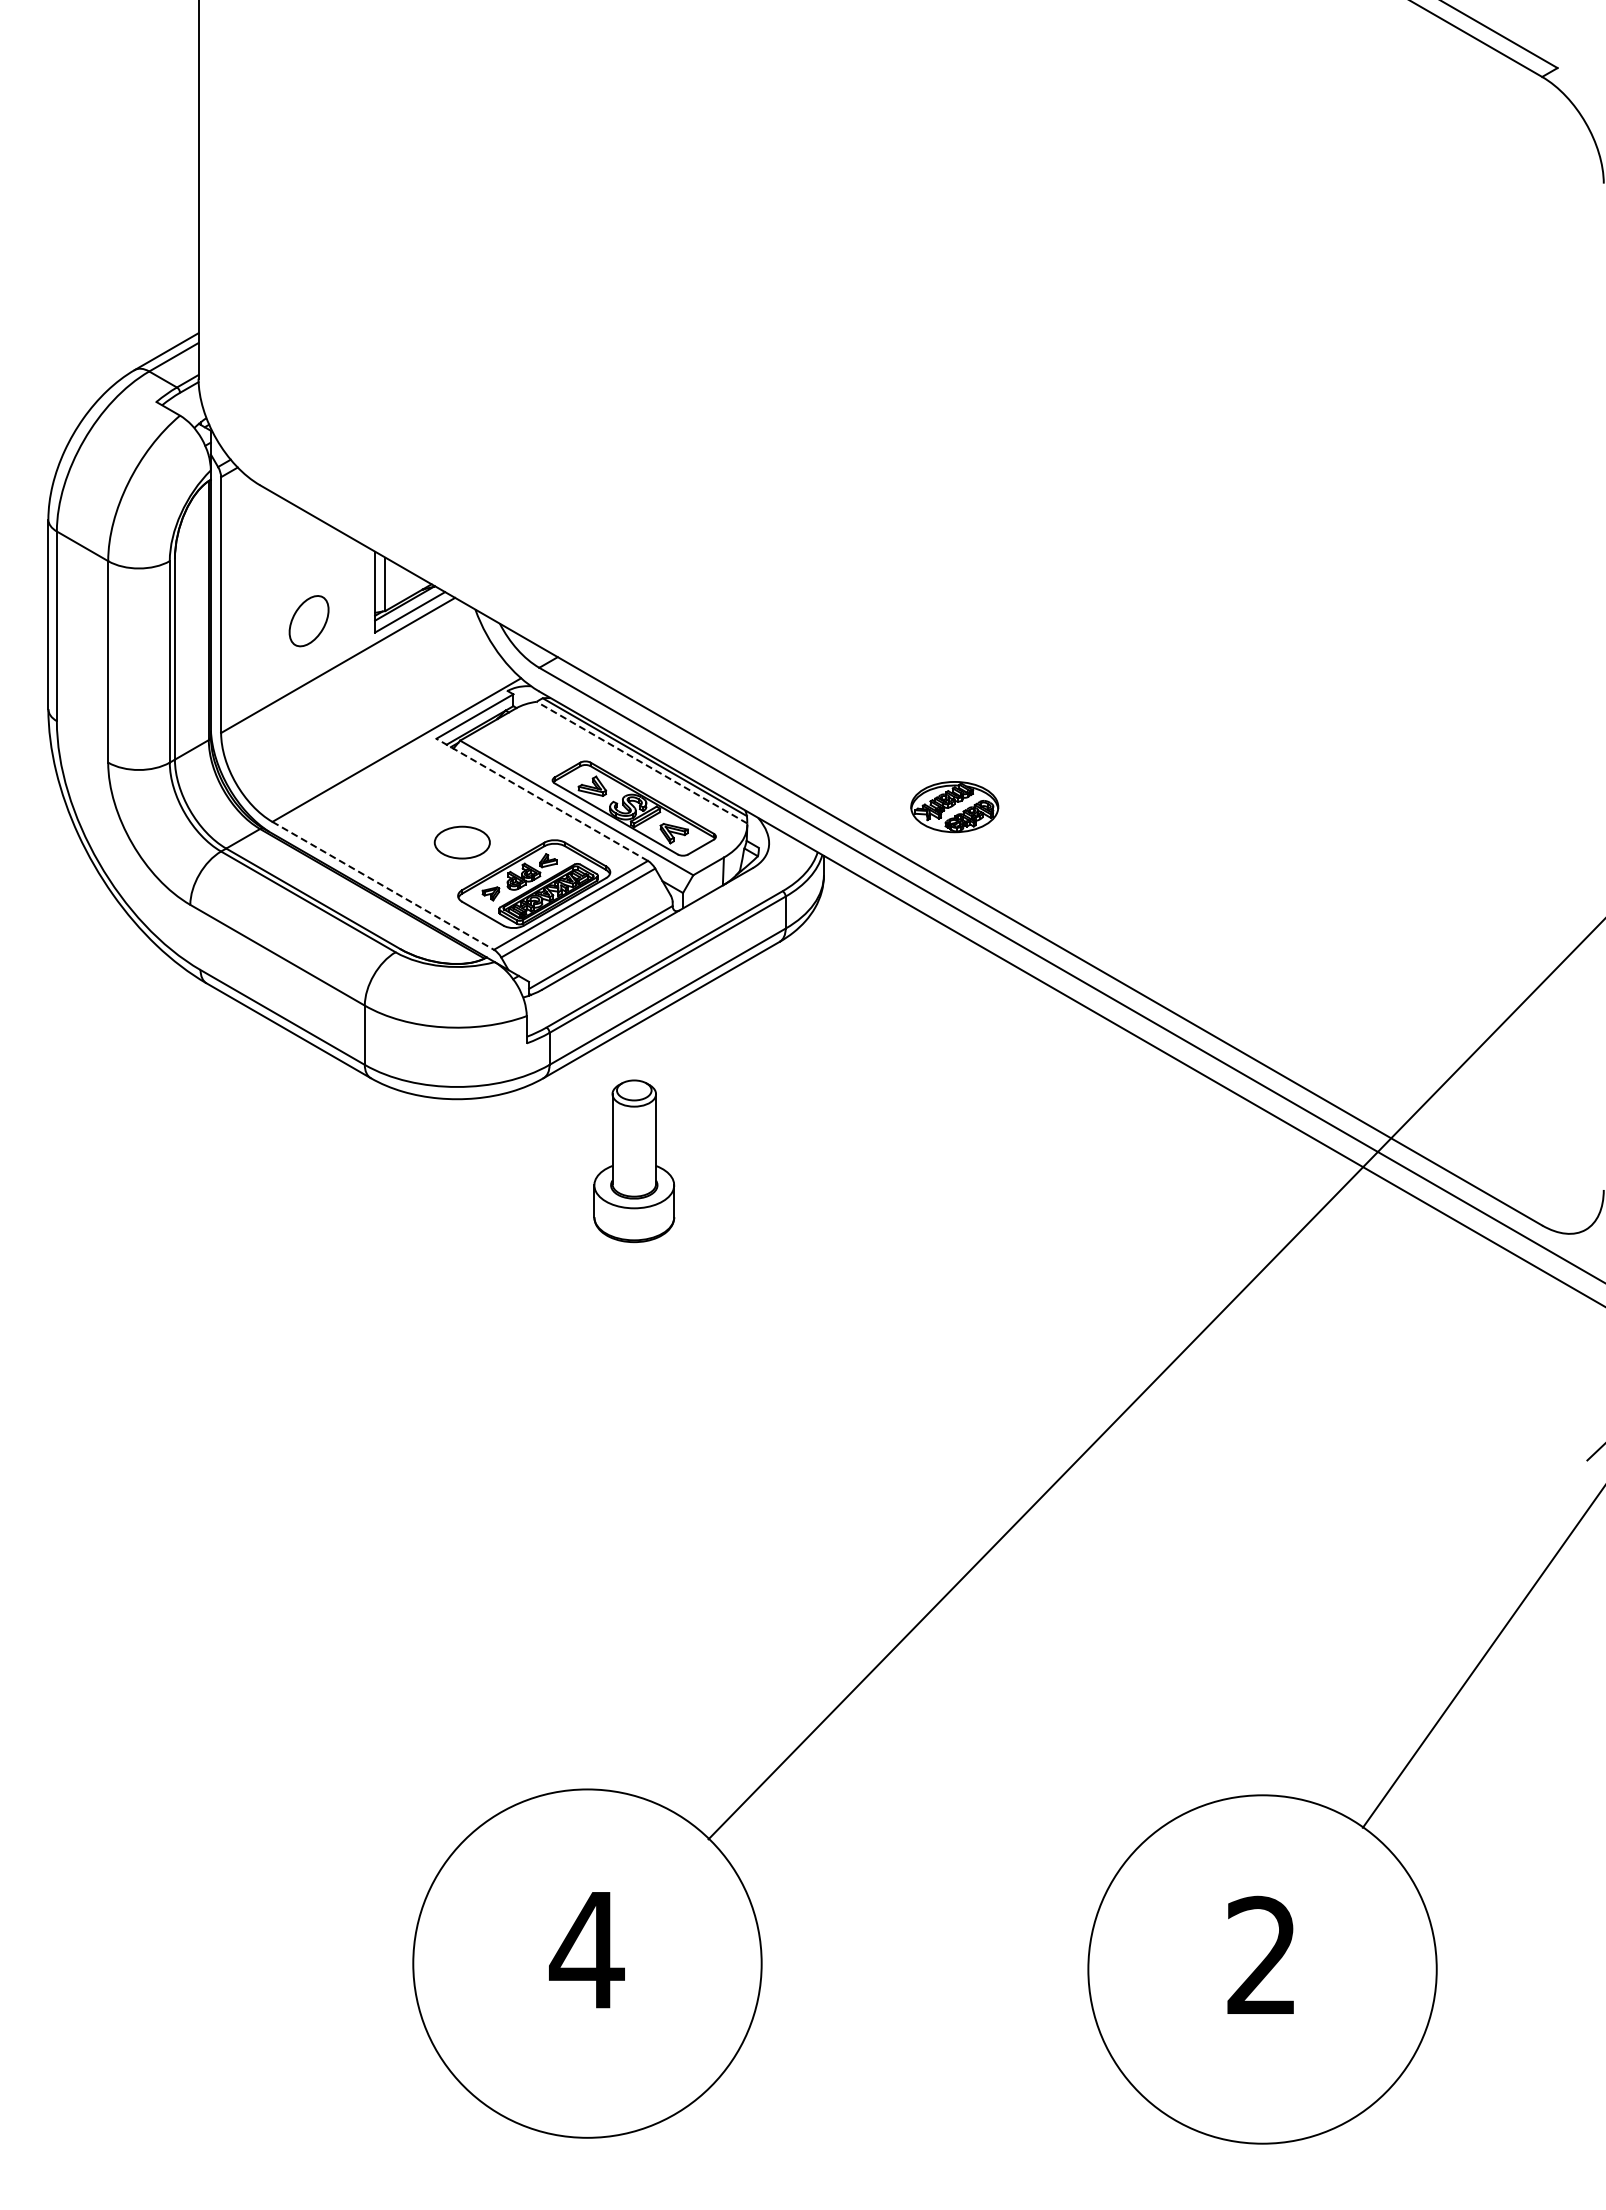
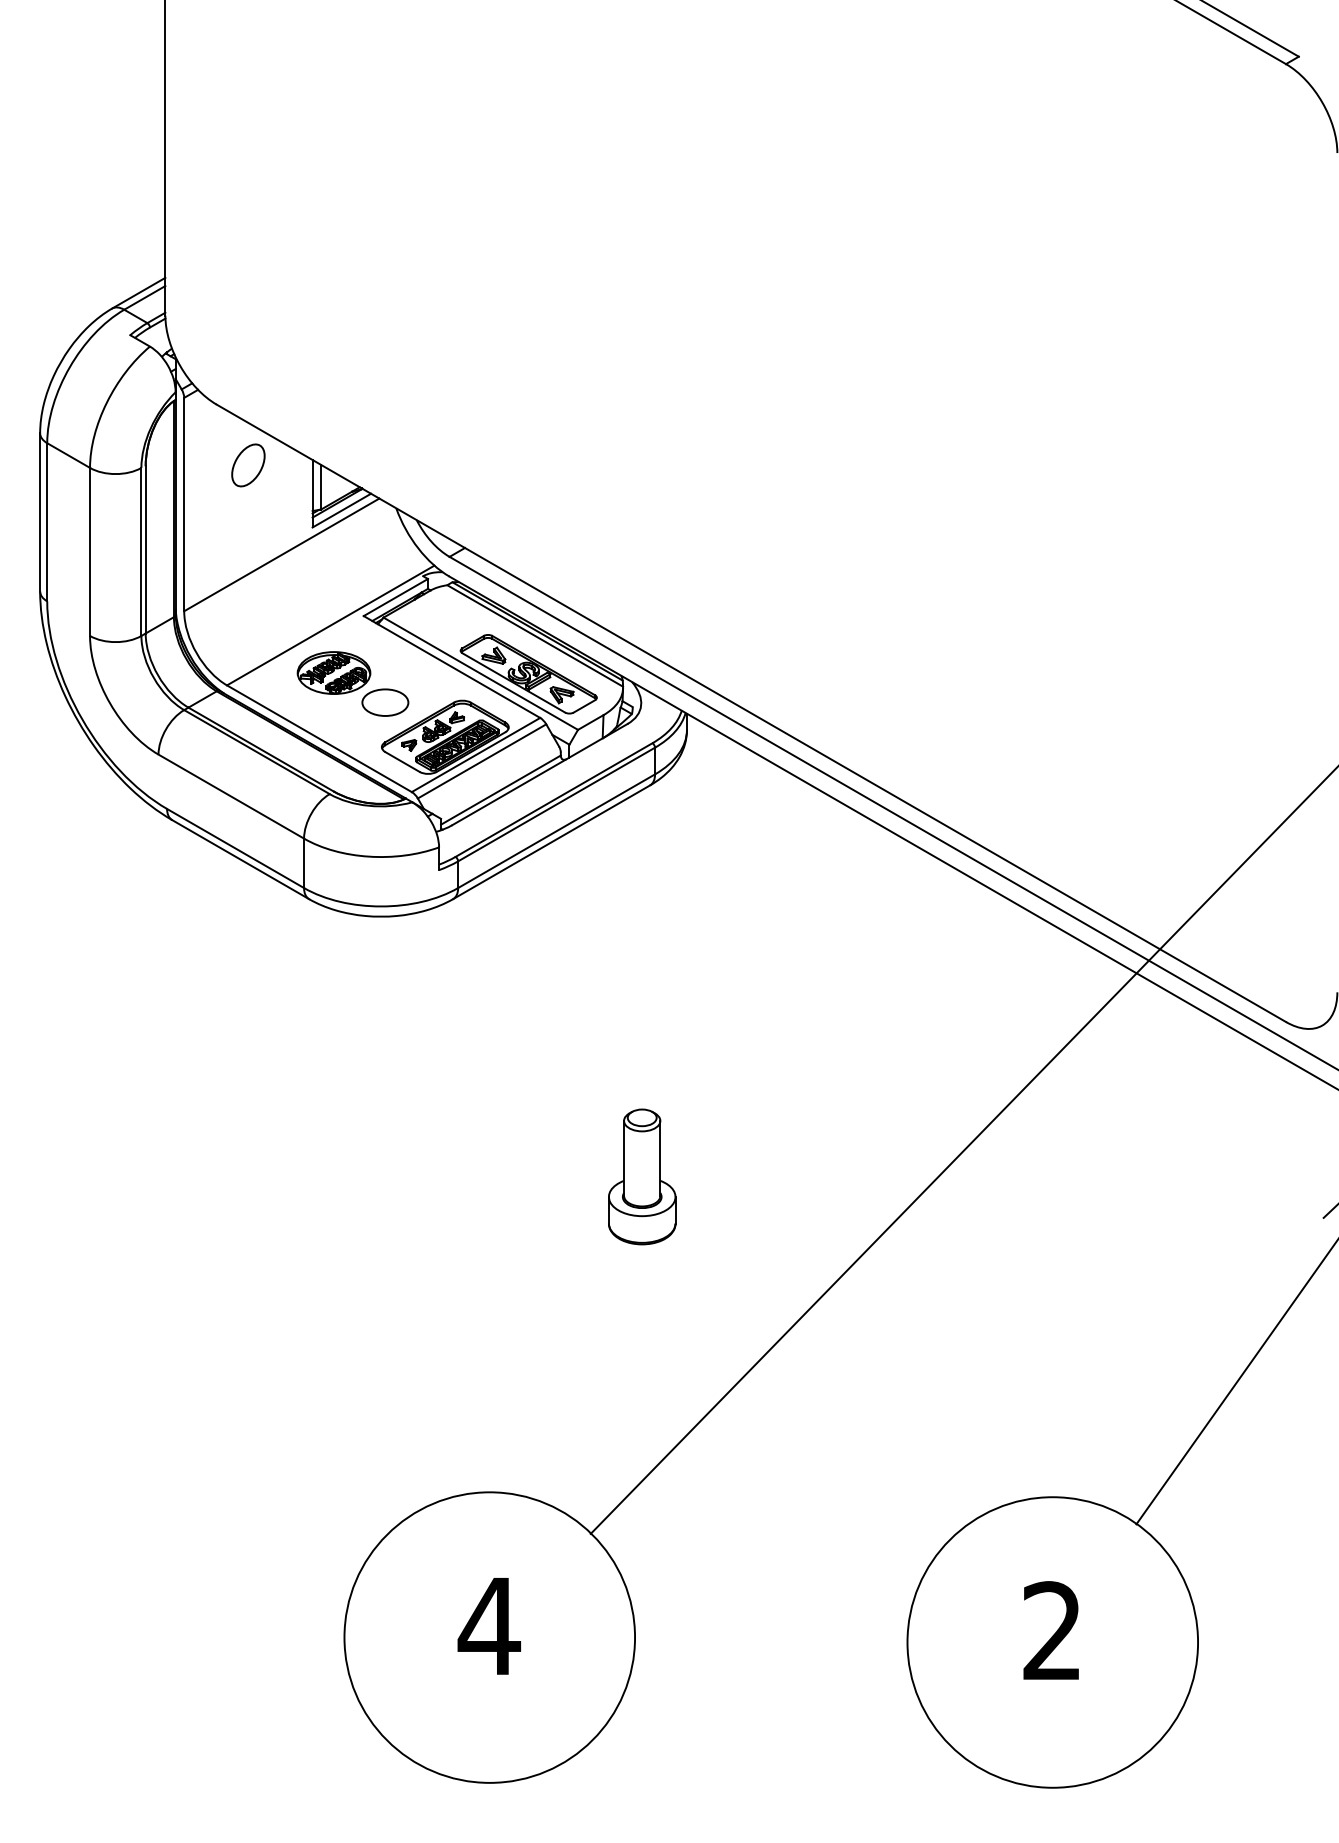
part: (308, 621) -> (247, 465), moved
line: (641, 762) -> (534, 635), dashed -> solid
line: (541, 799) -> (451, 666), dashed -> solid
part: (954, 807) -> (333, 673), moved
line: (383, 885) -> (319, 738), dashed -> solid
part: (634, 1161) -> (642, 1177), moved

